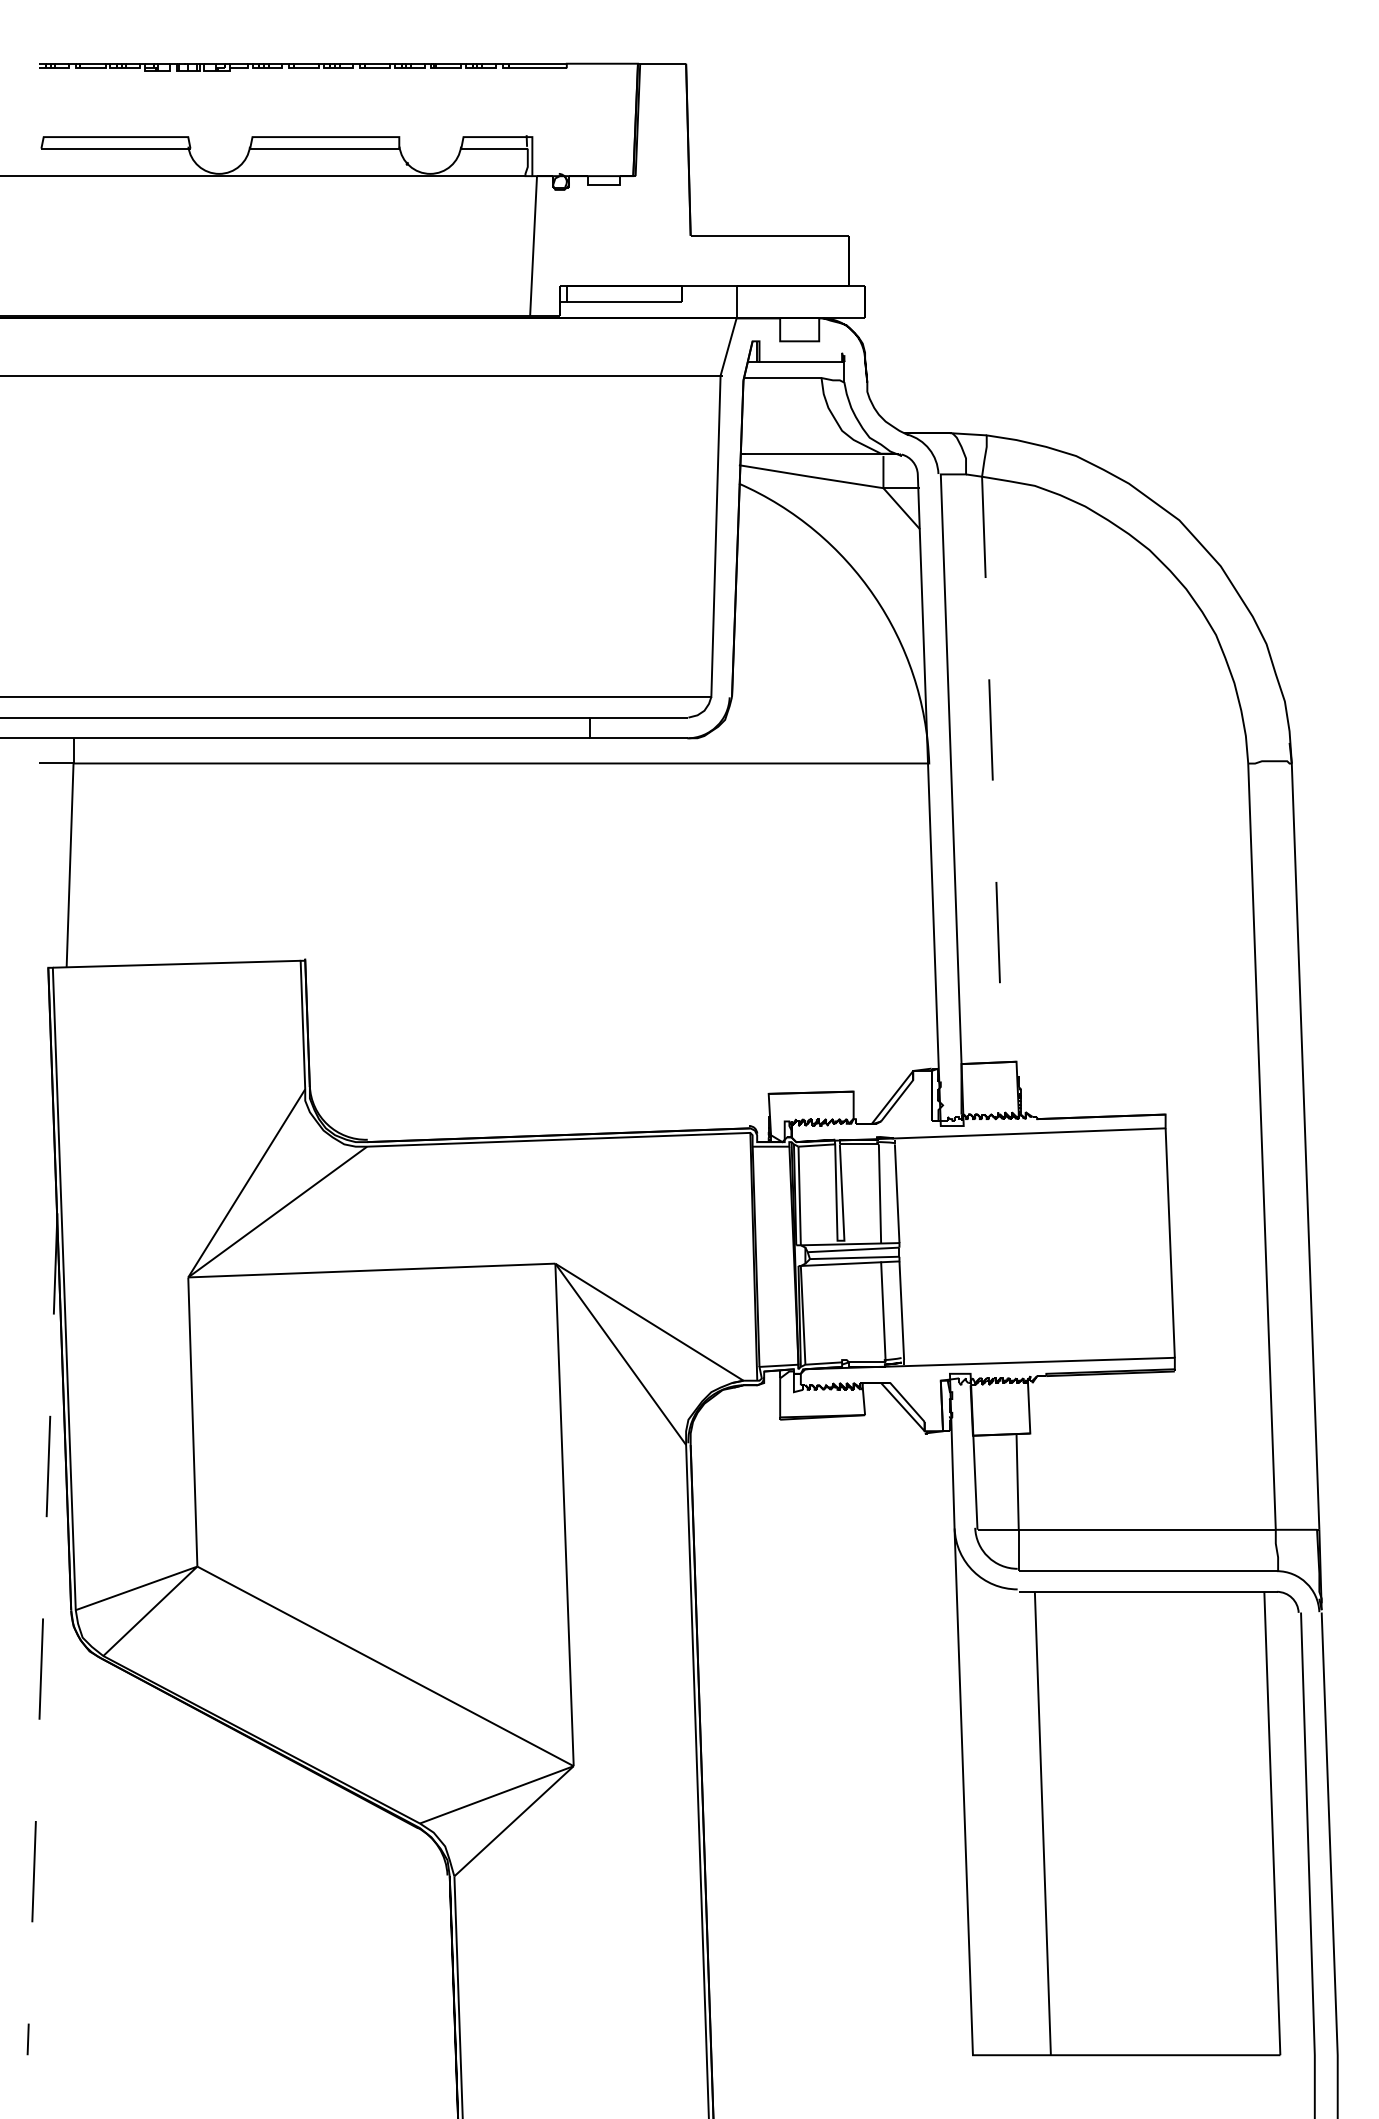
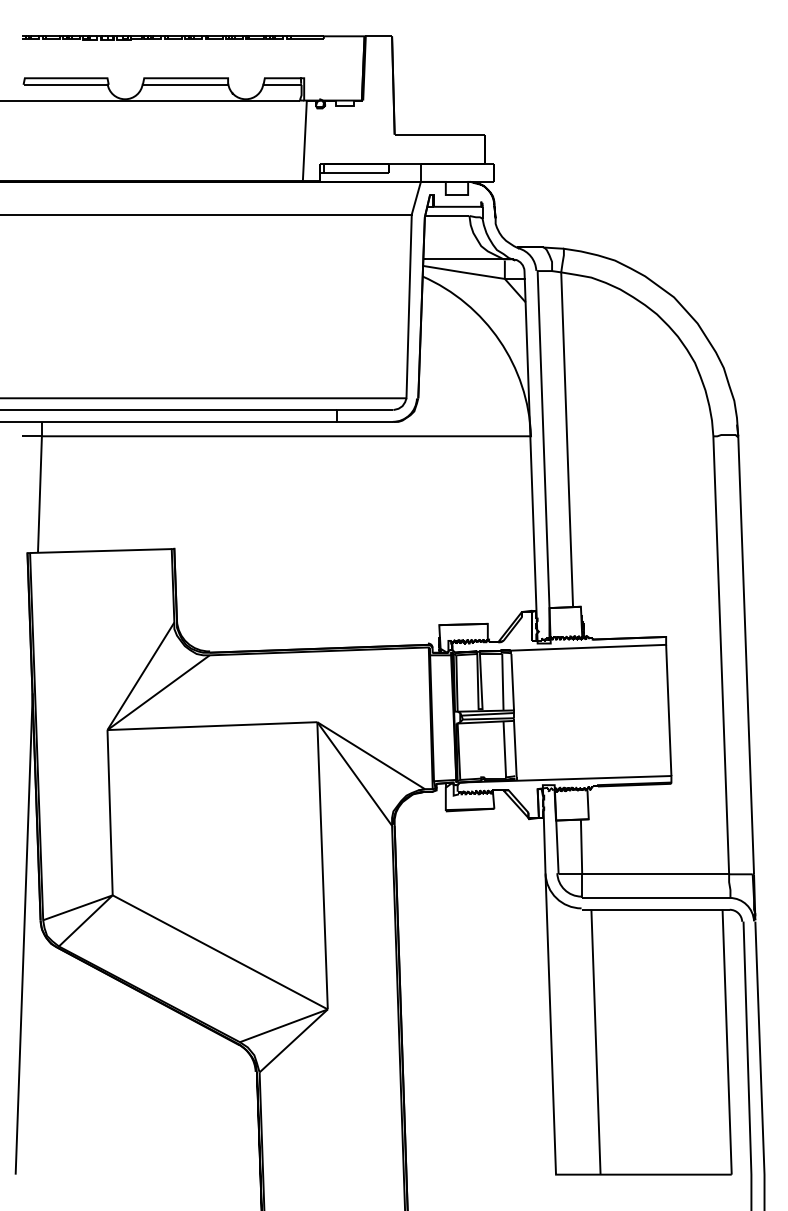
line: (993, 770) -> (567, 440), dashed -> solid
line: (43, 1635) -> (24, 934), dashed -> solid

